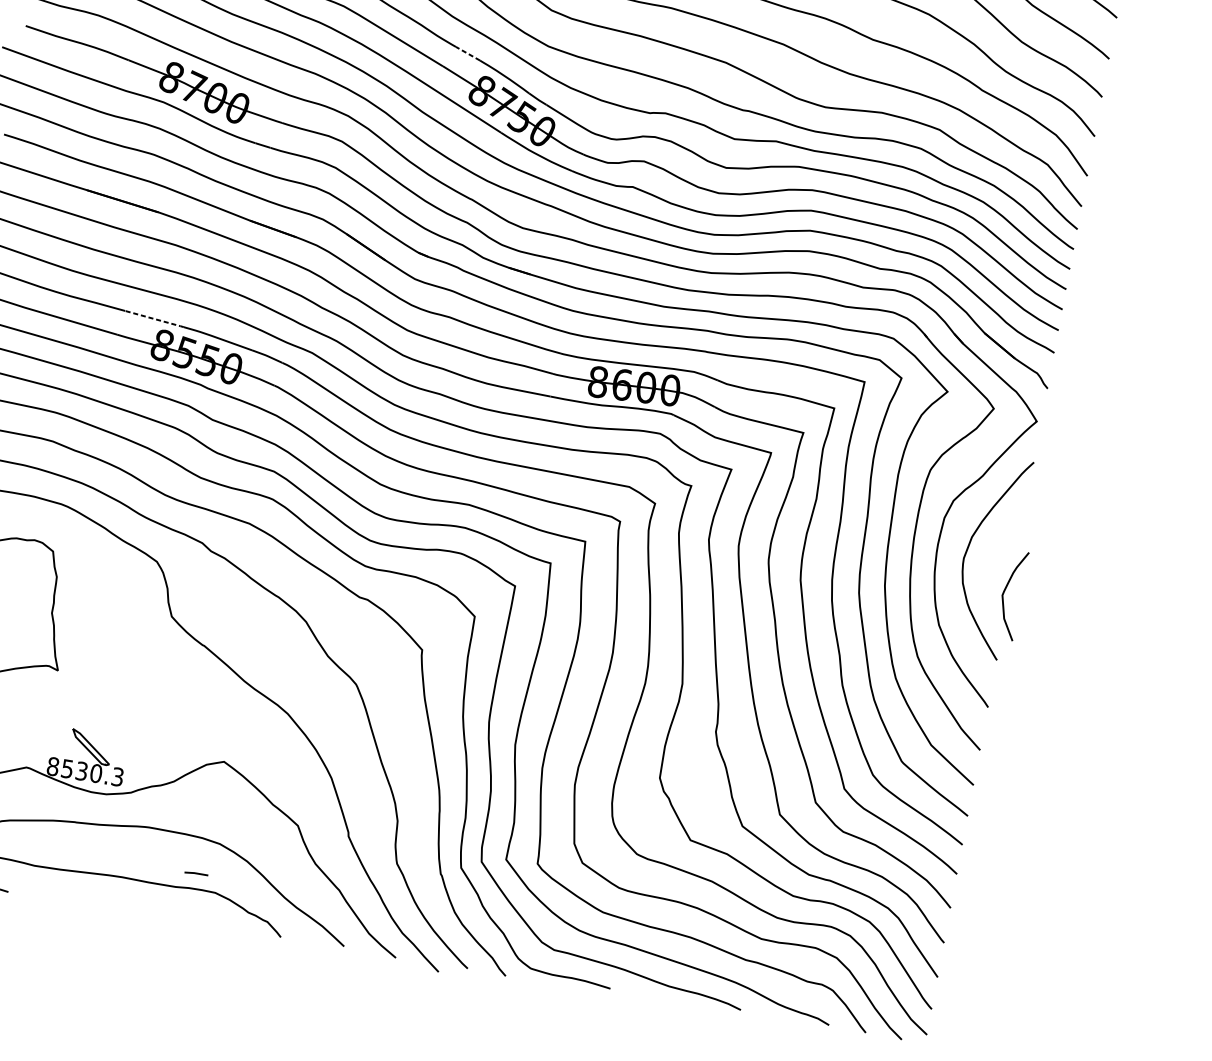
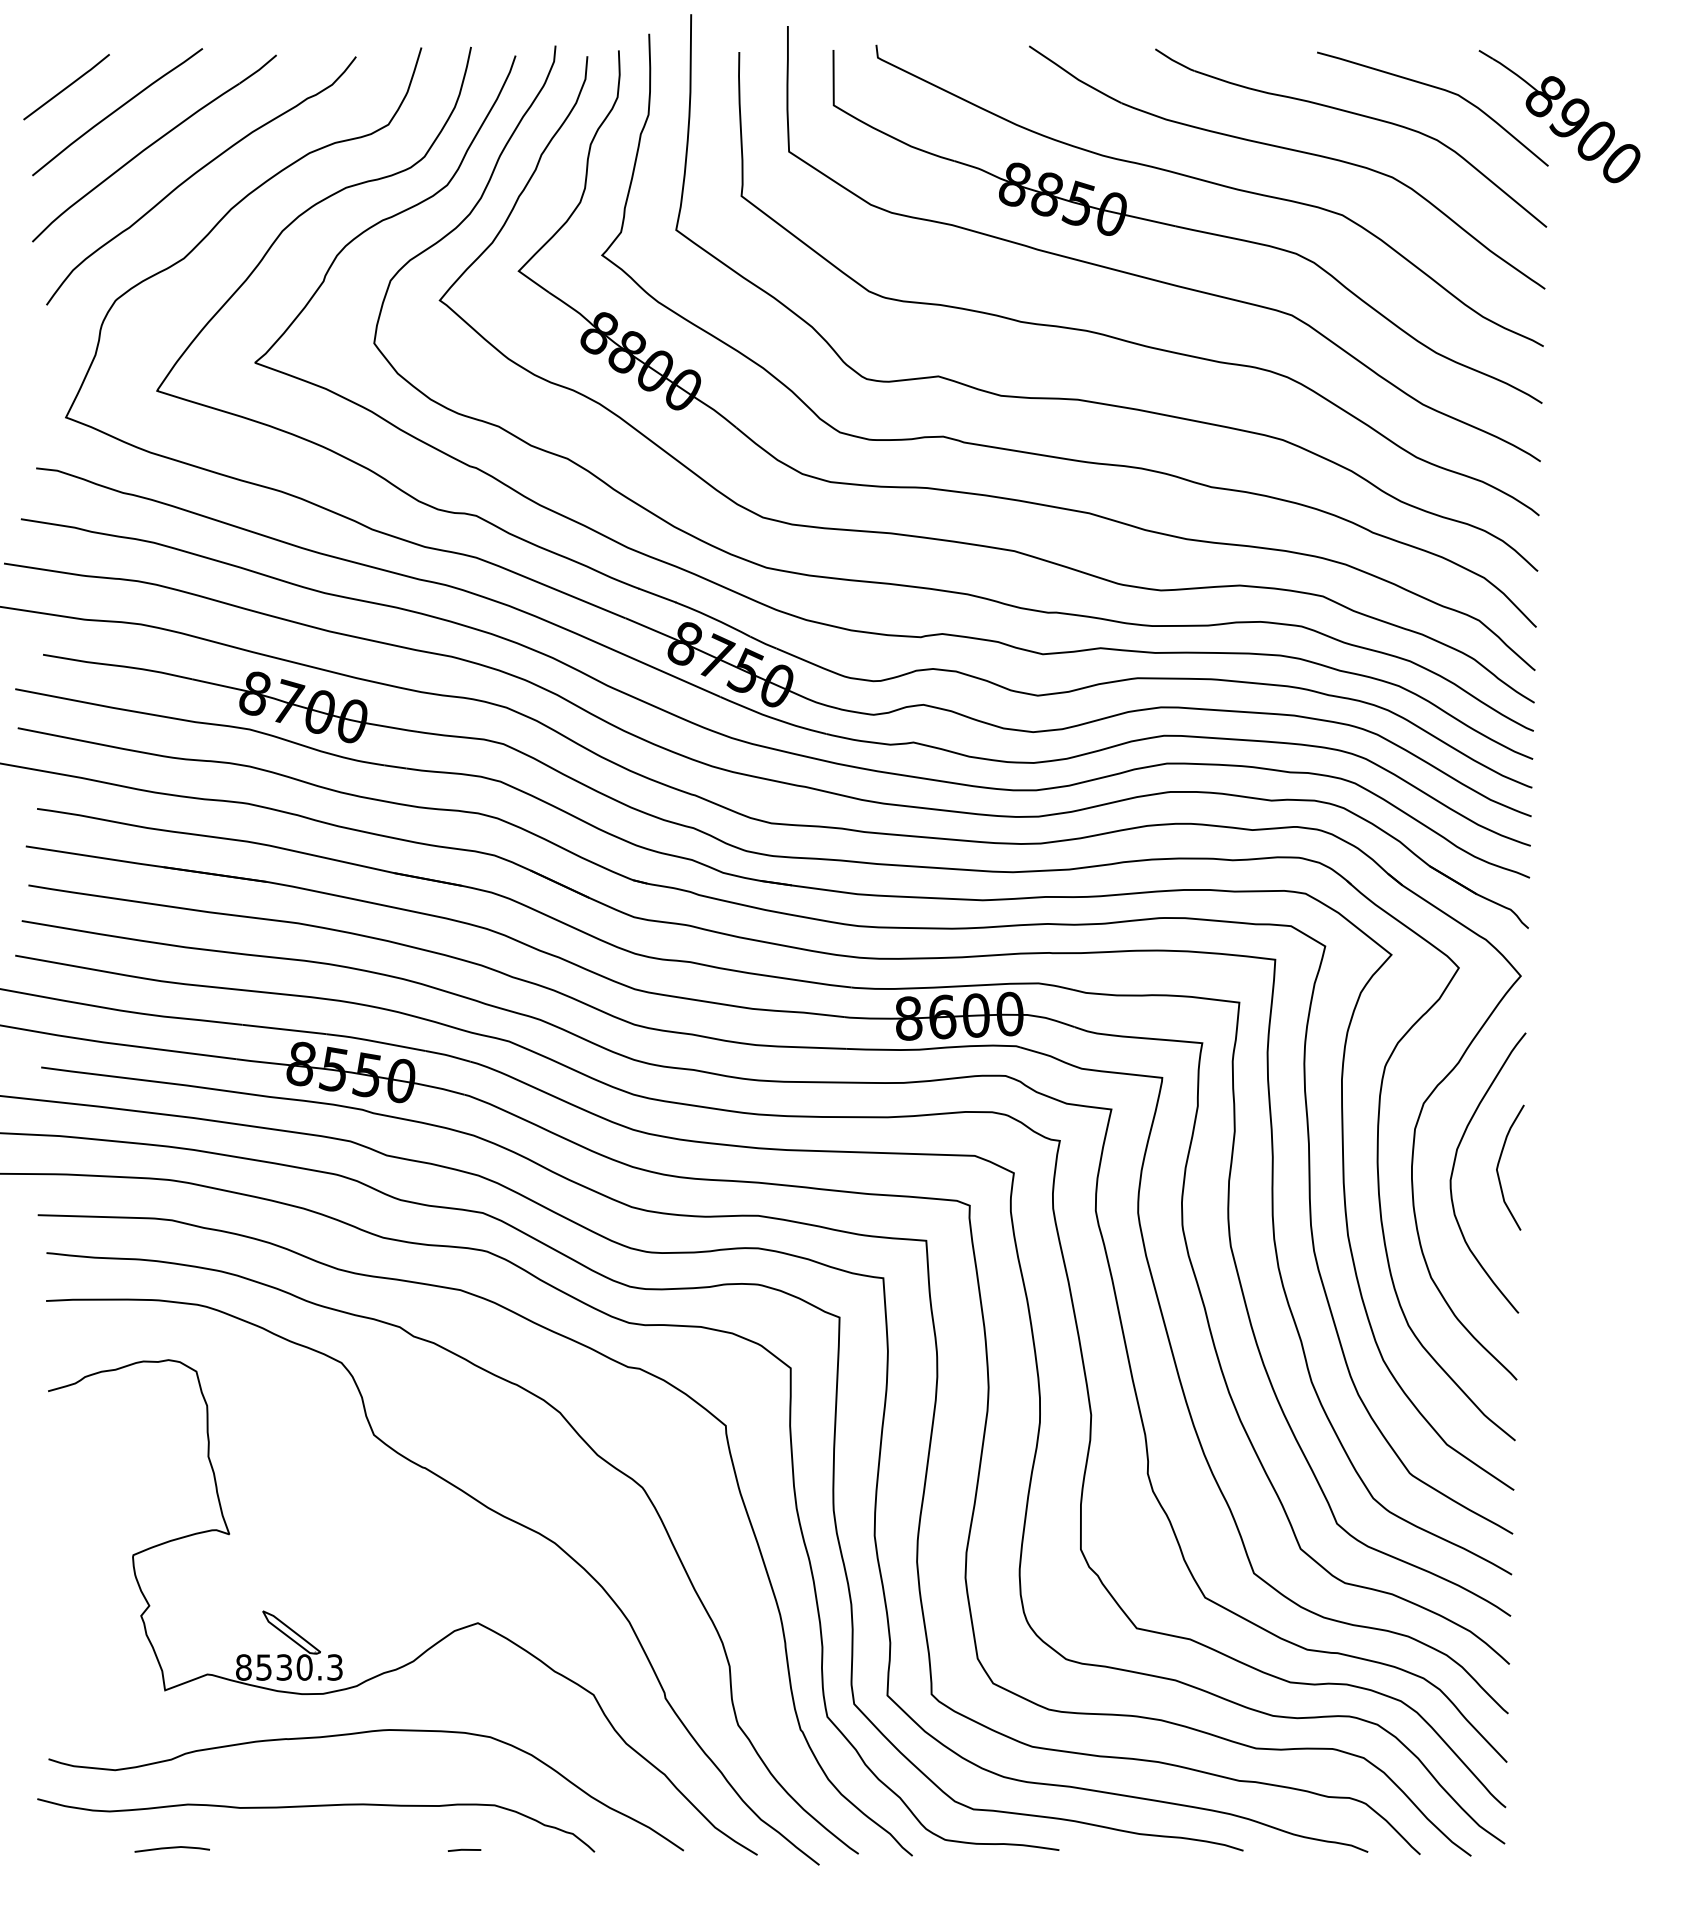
line: (467, 53) -> (656, 595), dashed -> solid
line: (155, 319) -> (285, 1029), dashed -> solid
curve: (1005, 591) -> (1499, 1163), moved
line: (196, 873) -> (464, 1849), moved

